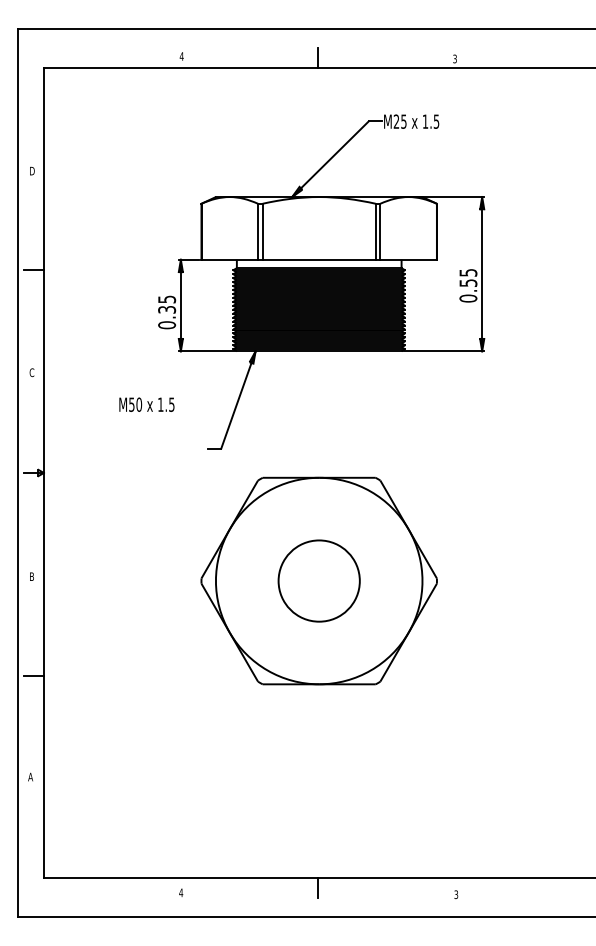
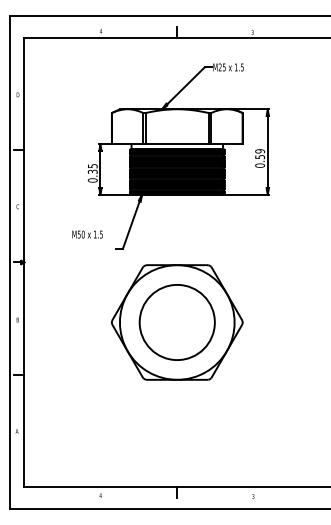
text: (467, 273) -> (259, 151), 0.55 -> 0.59
text: (146, 404) -> (87, 234), moved
circle: (317, 581) -> (176, 322), size x1.67

